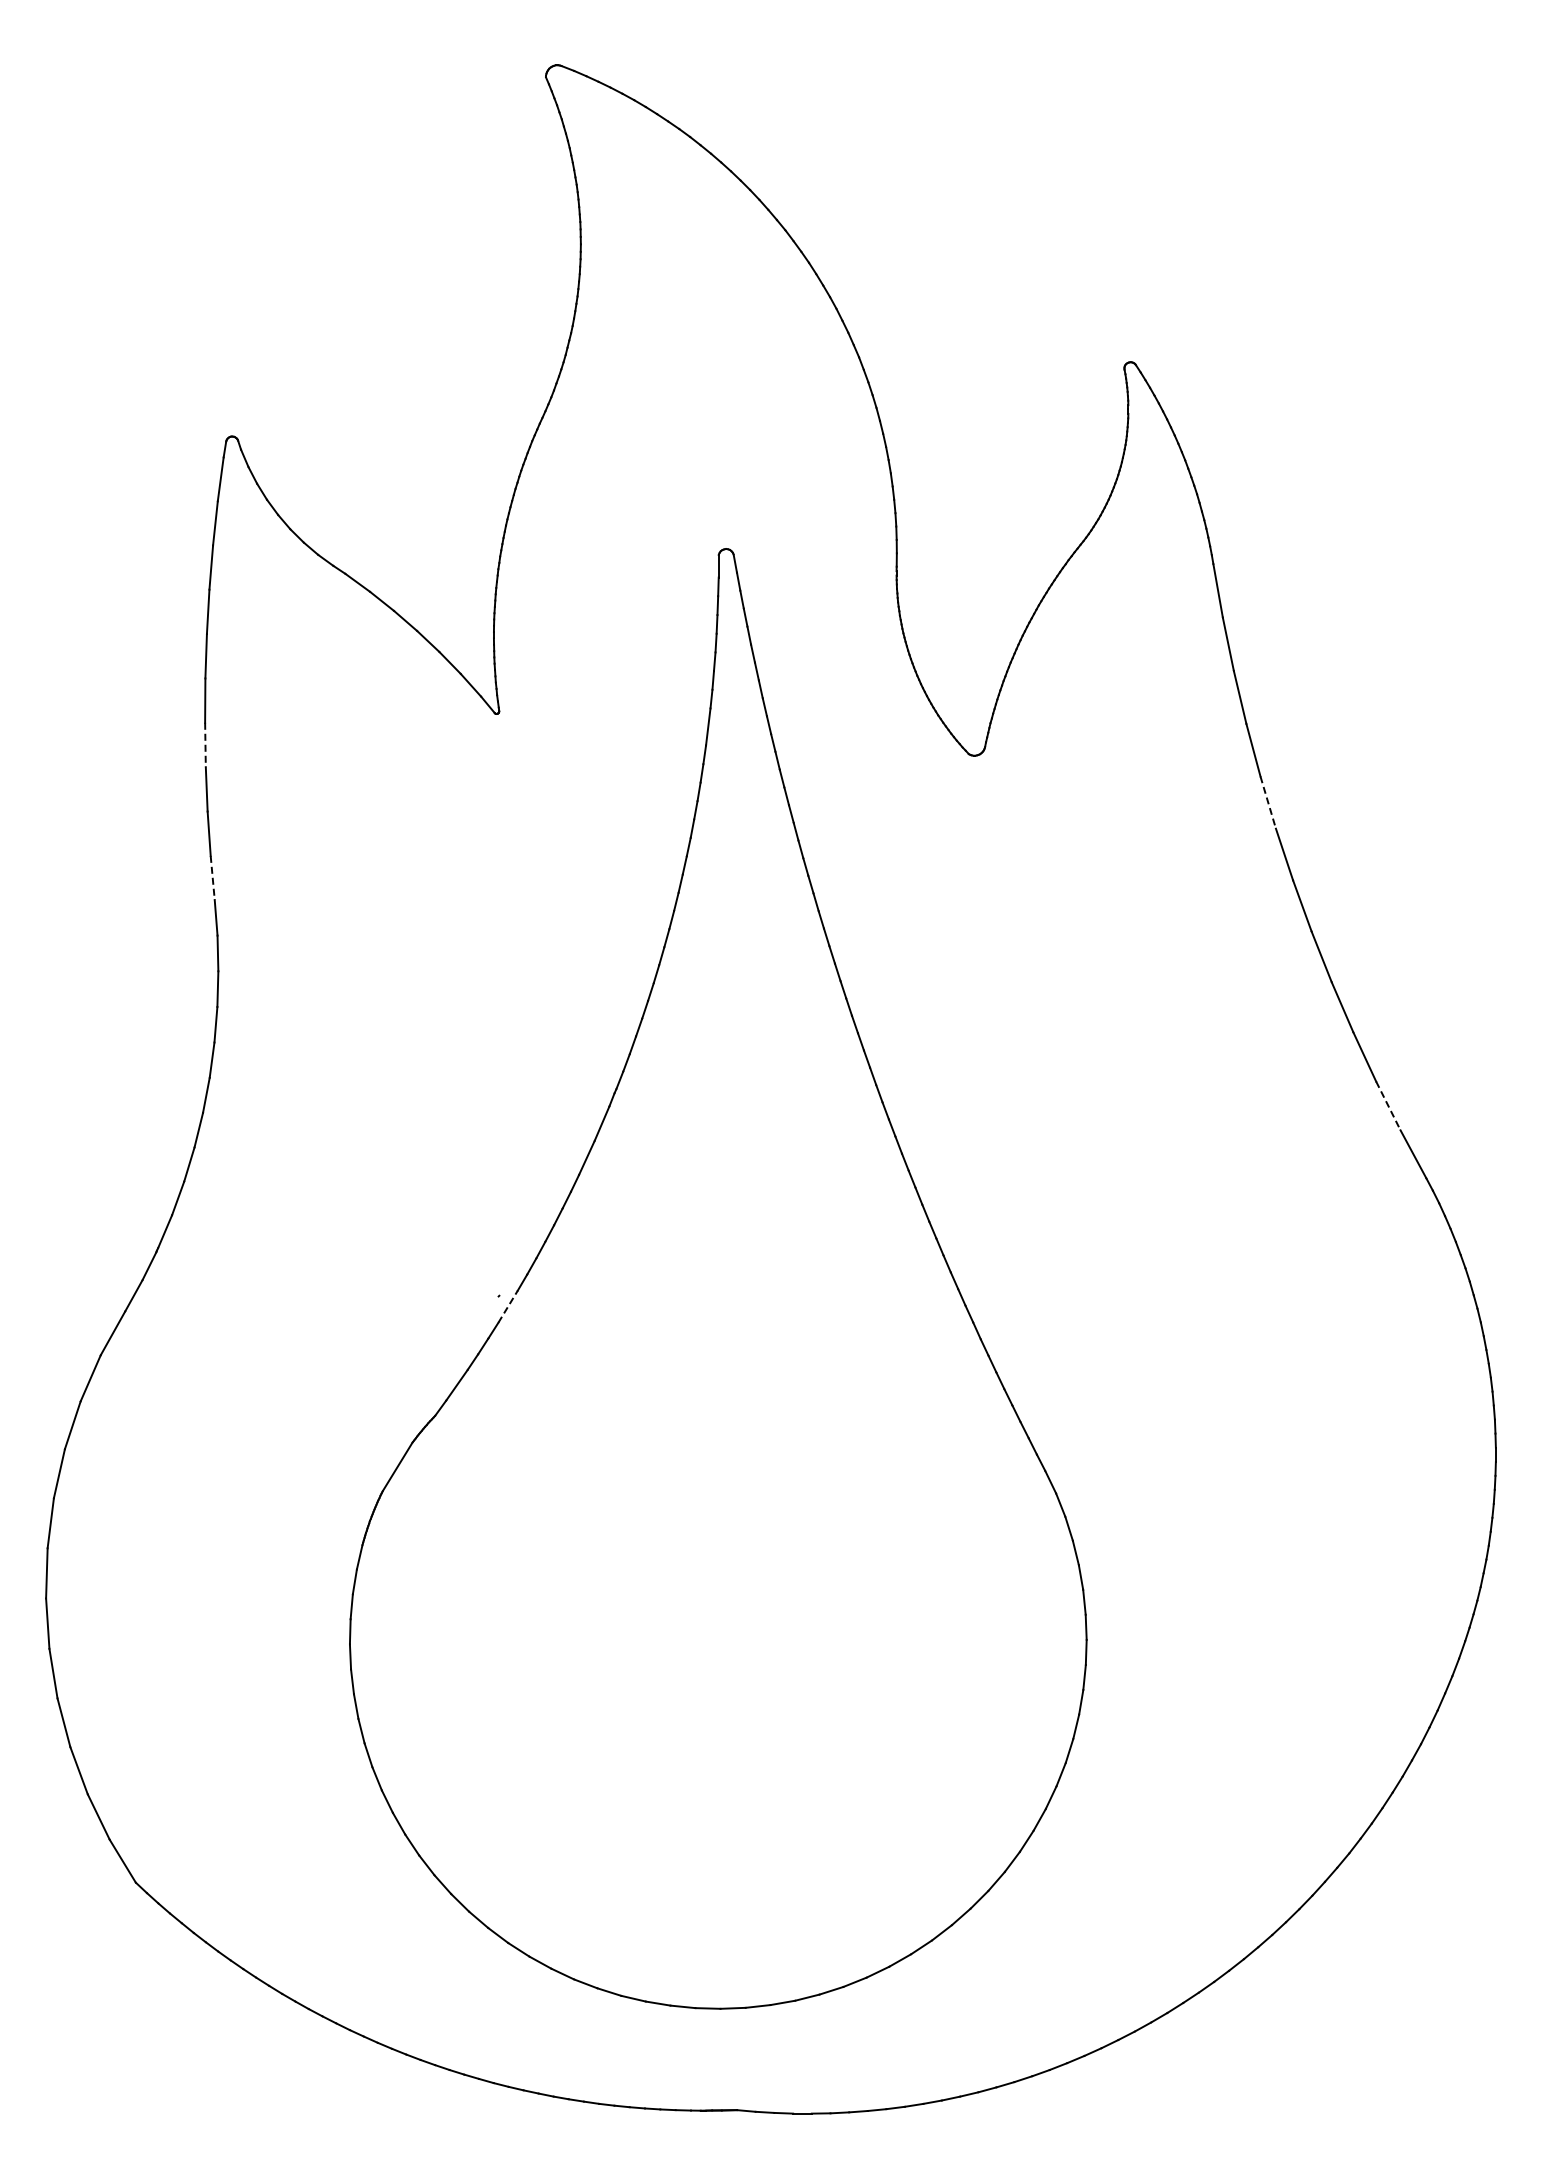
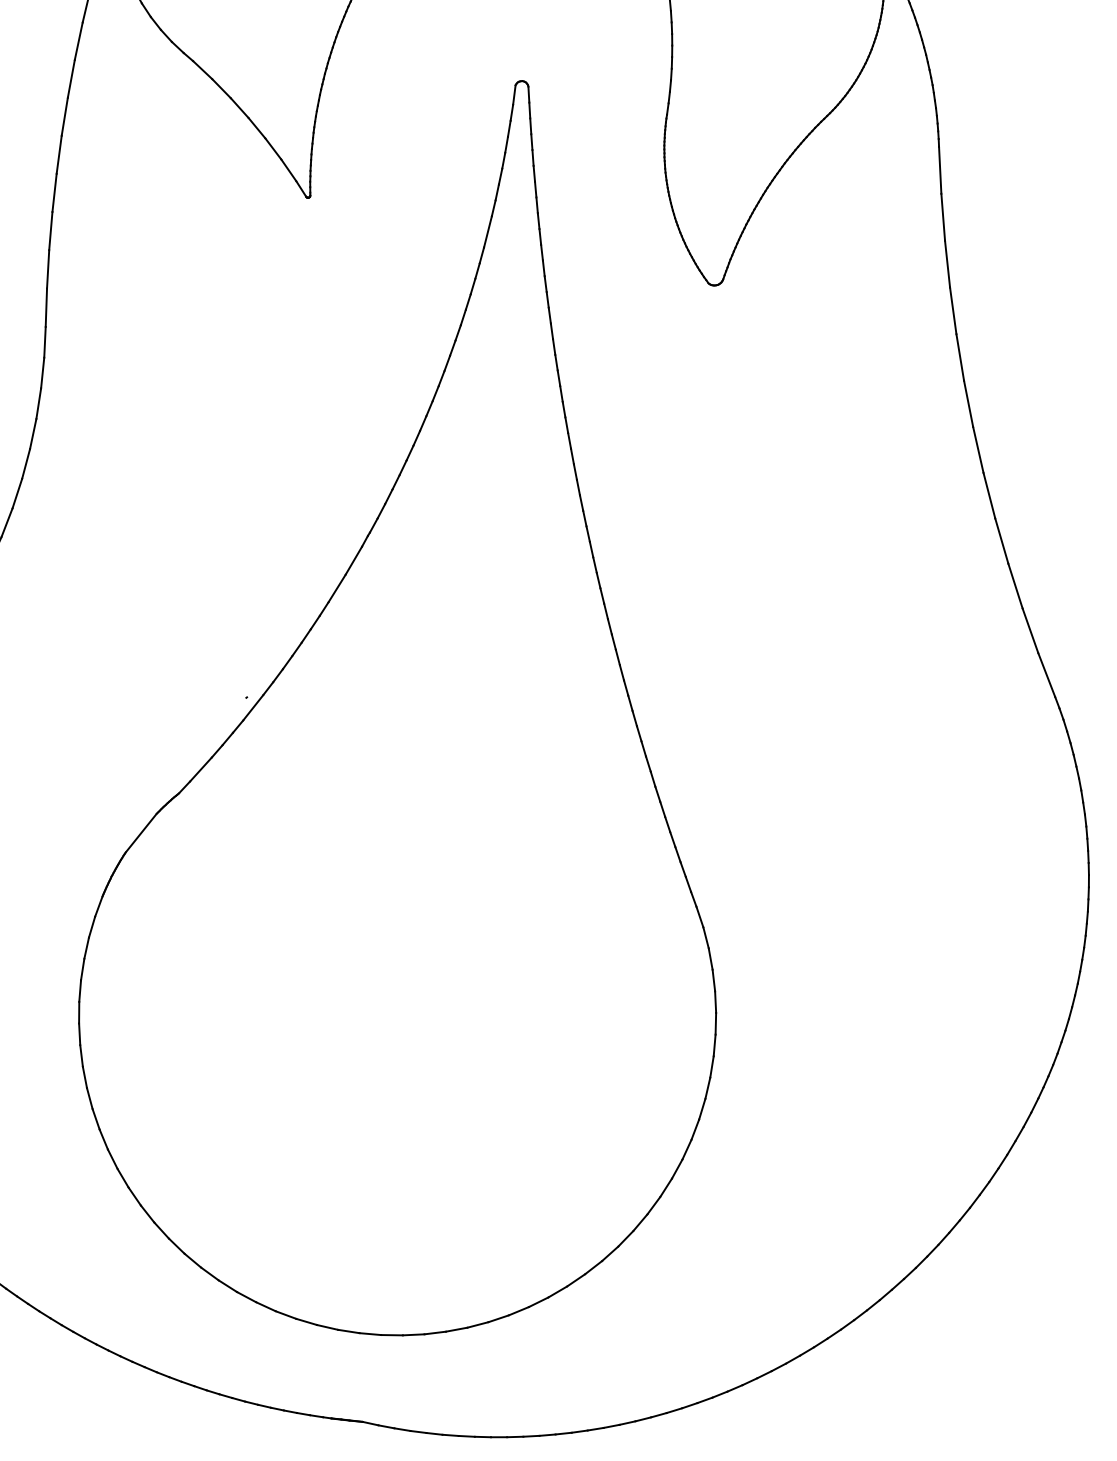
line: (205, 745) -> (54, 193), dashed -> solid
line: (1268, 803) -> (960, 358), dashed -> solid
line: (212, 878) -> (46, 308), dashed -> solid
line: (1388, 1106) -> (1030, 631), dashed -> solid
line: (508, 1306) -> (253, 707), dashed -> solid

